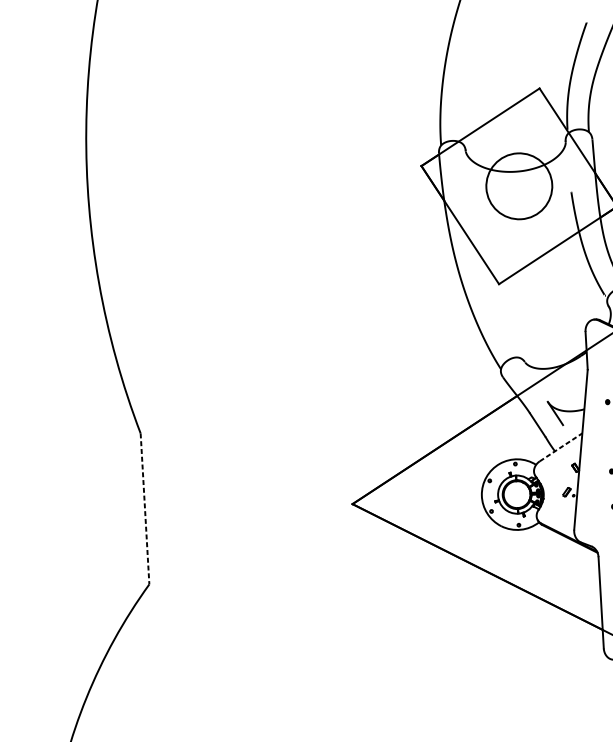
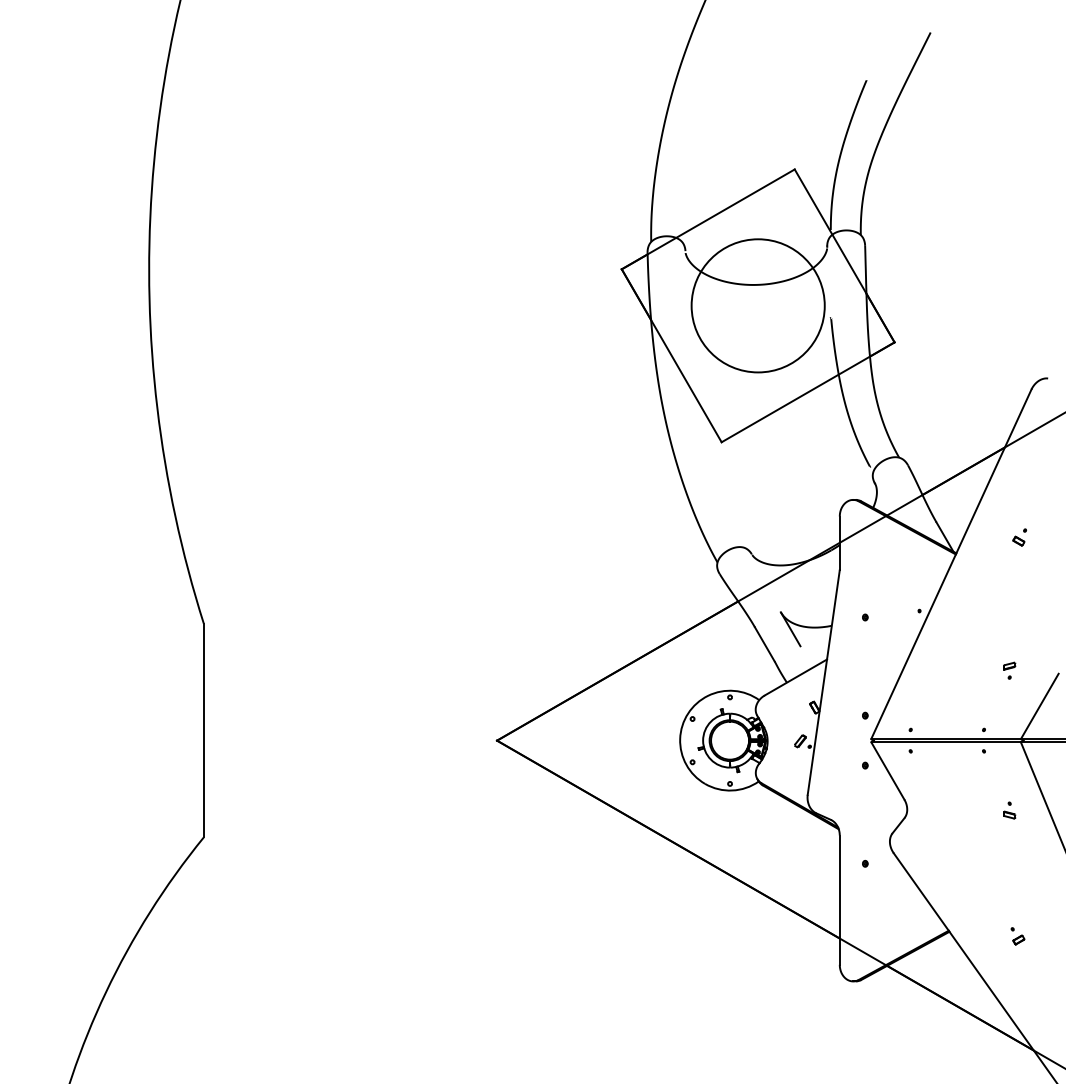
circle: (518, 186) -> (757, 305), size x1.43
line: (560, 447) -> (795, 677), dashed -> solid
line: (144, 508) -> (203, 730), dashed -> solid

